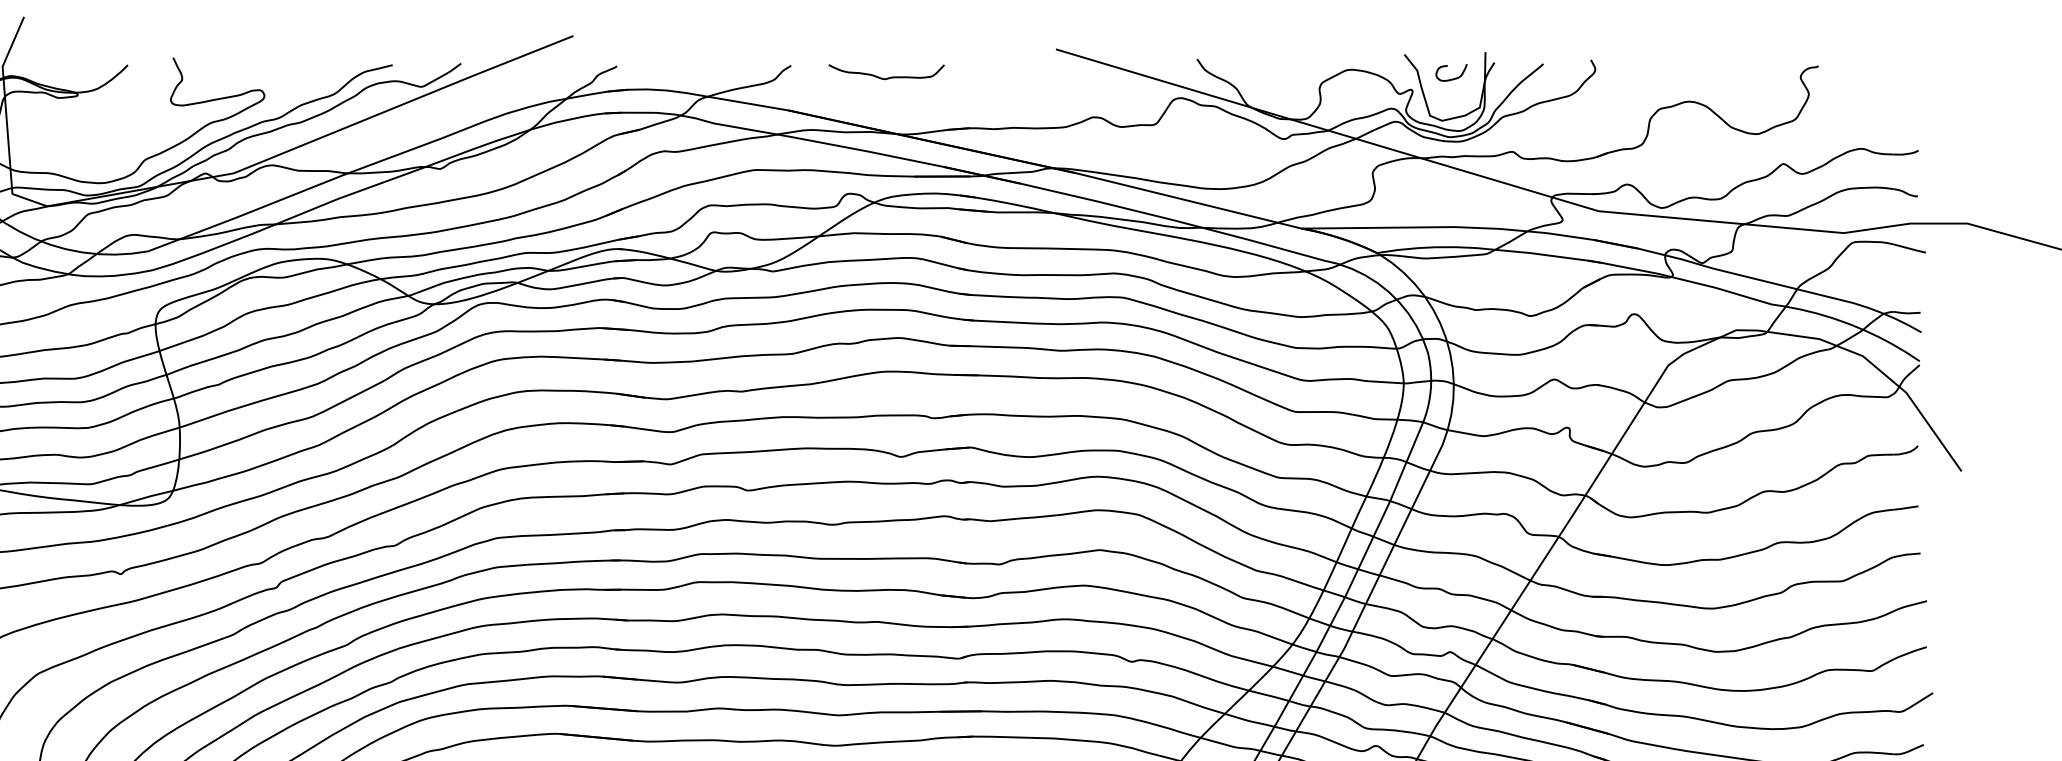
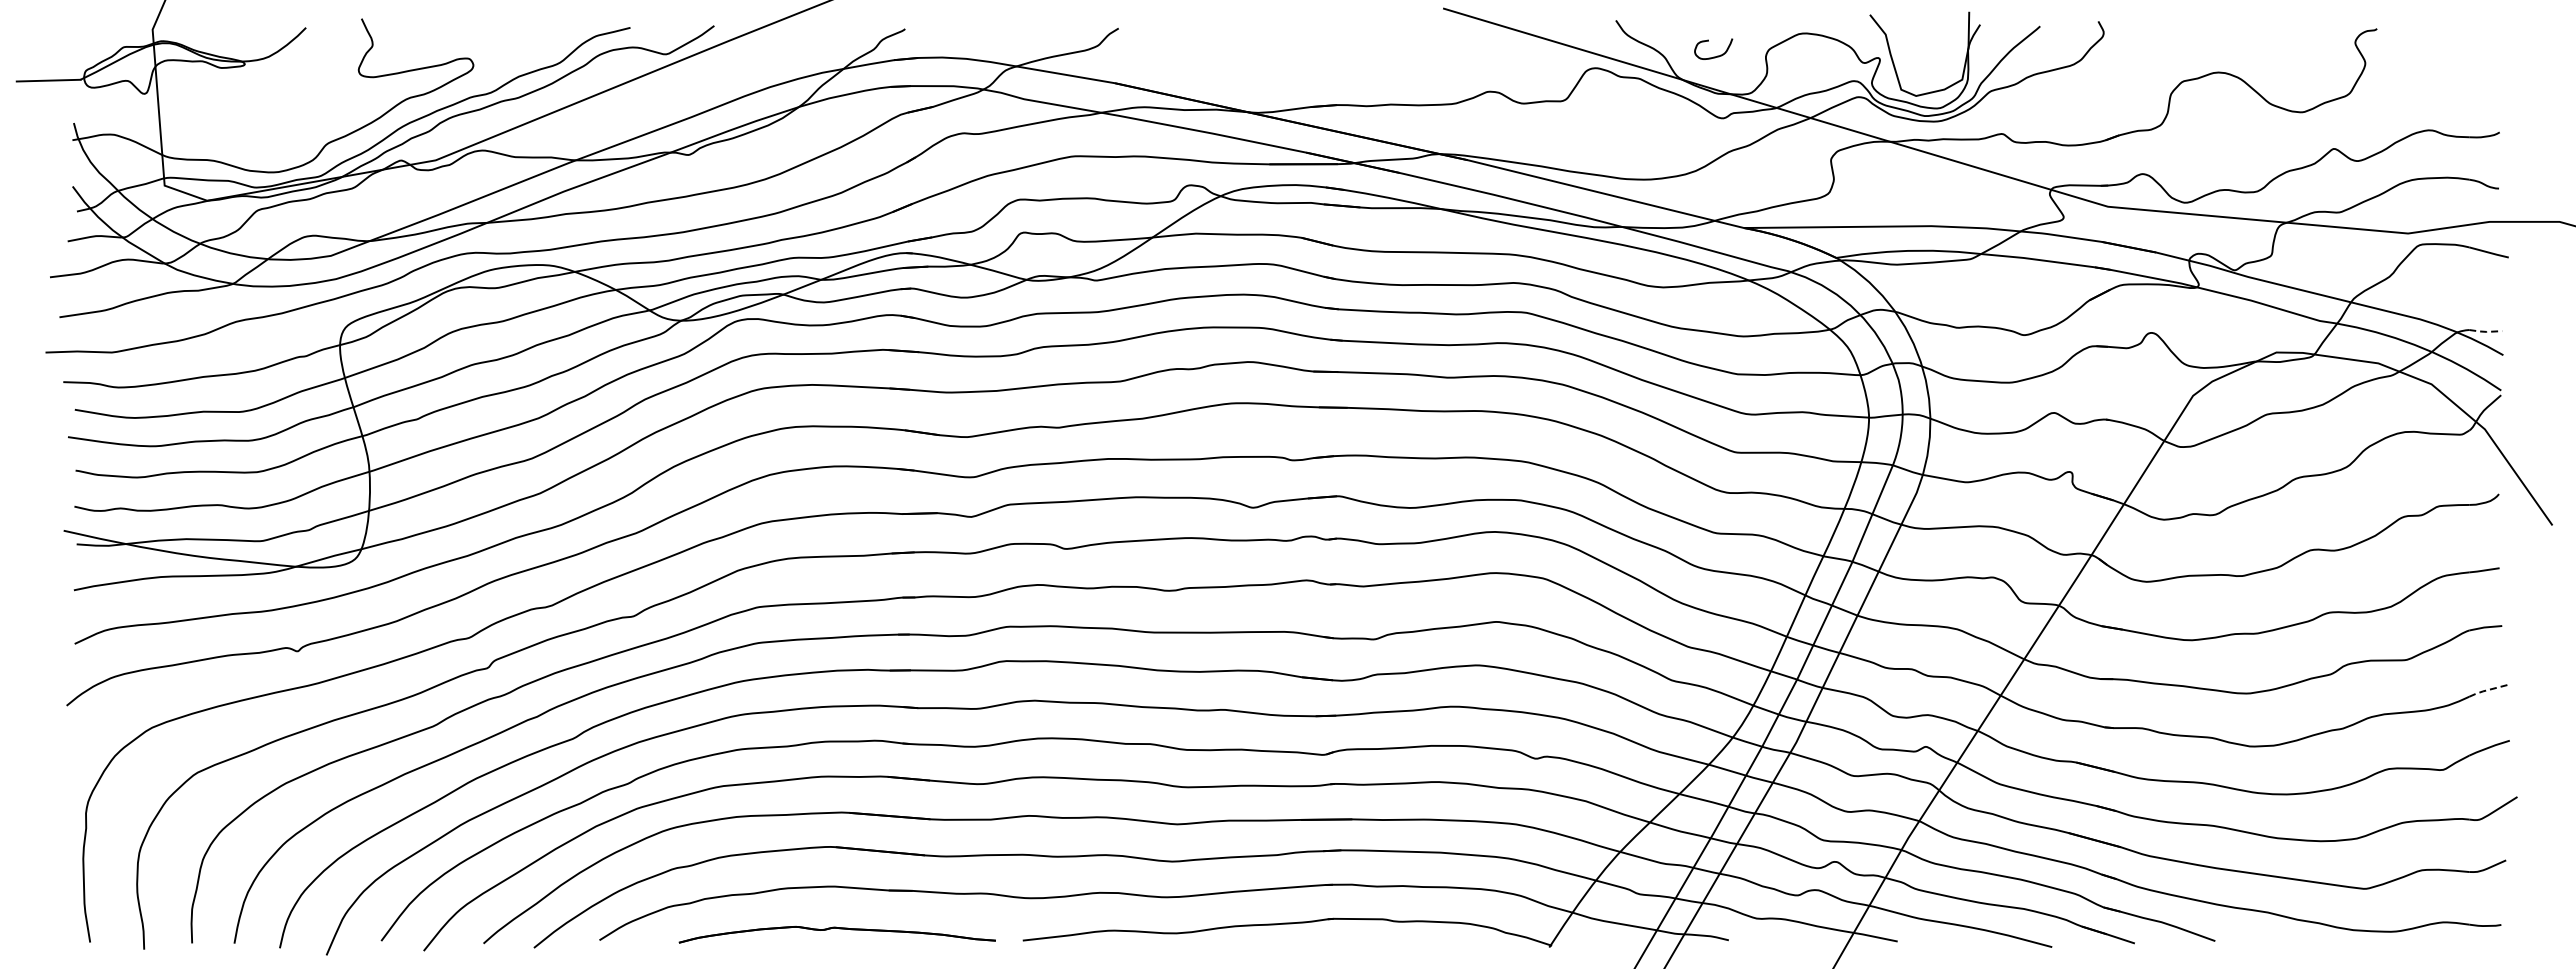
curve: (886, 77) -> (1235, 43), removed
curve: (1451, 78) -> (1713, 56), moved
line: (1906, 313) -> (2485, 331), solid -> dashed
line: (1909, 605) -> (2488, 689), solid -> dashed

